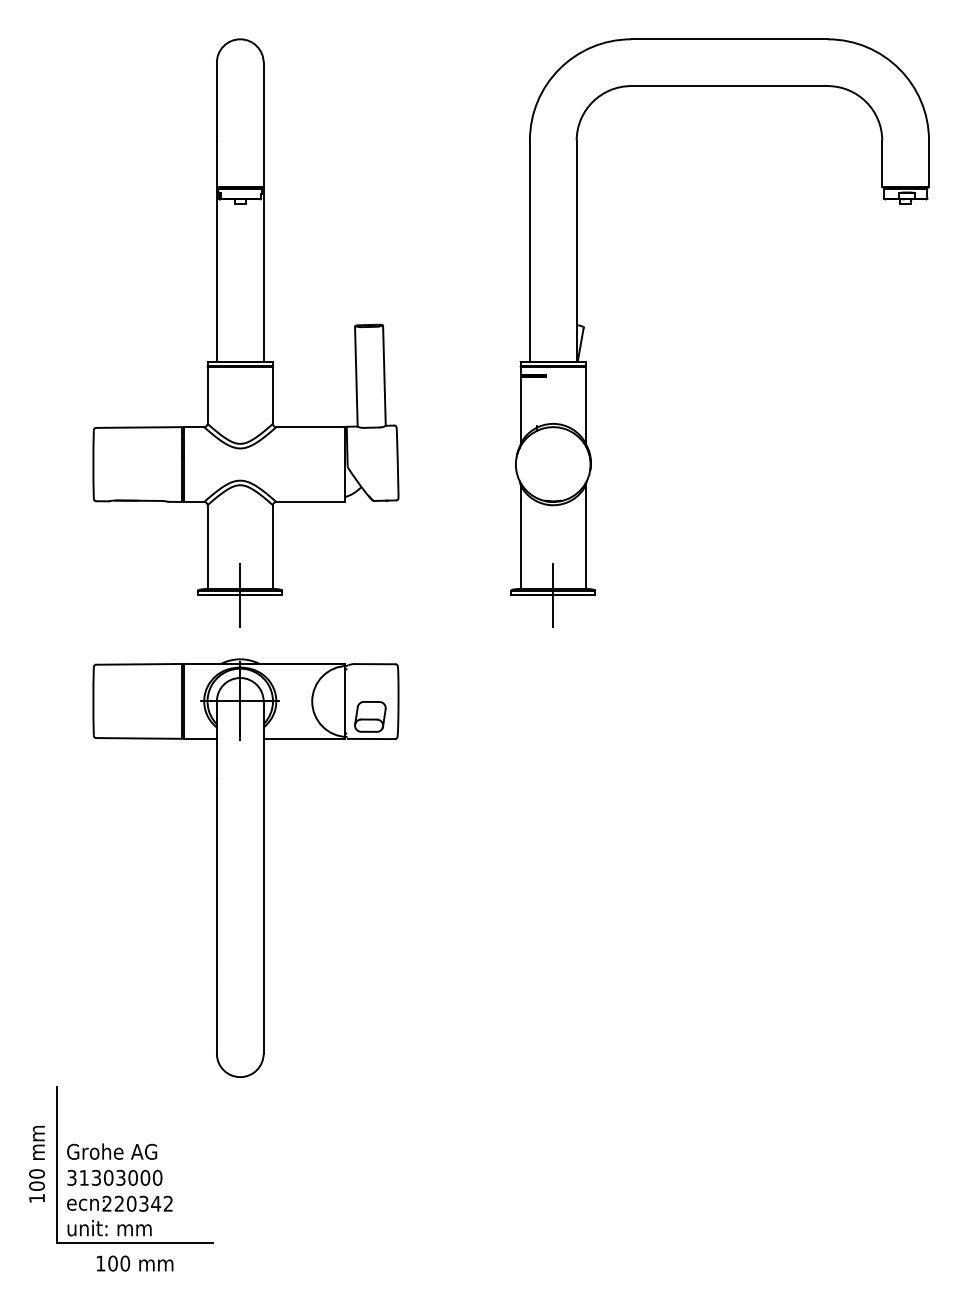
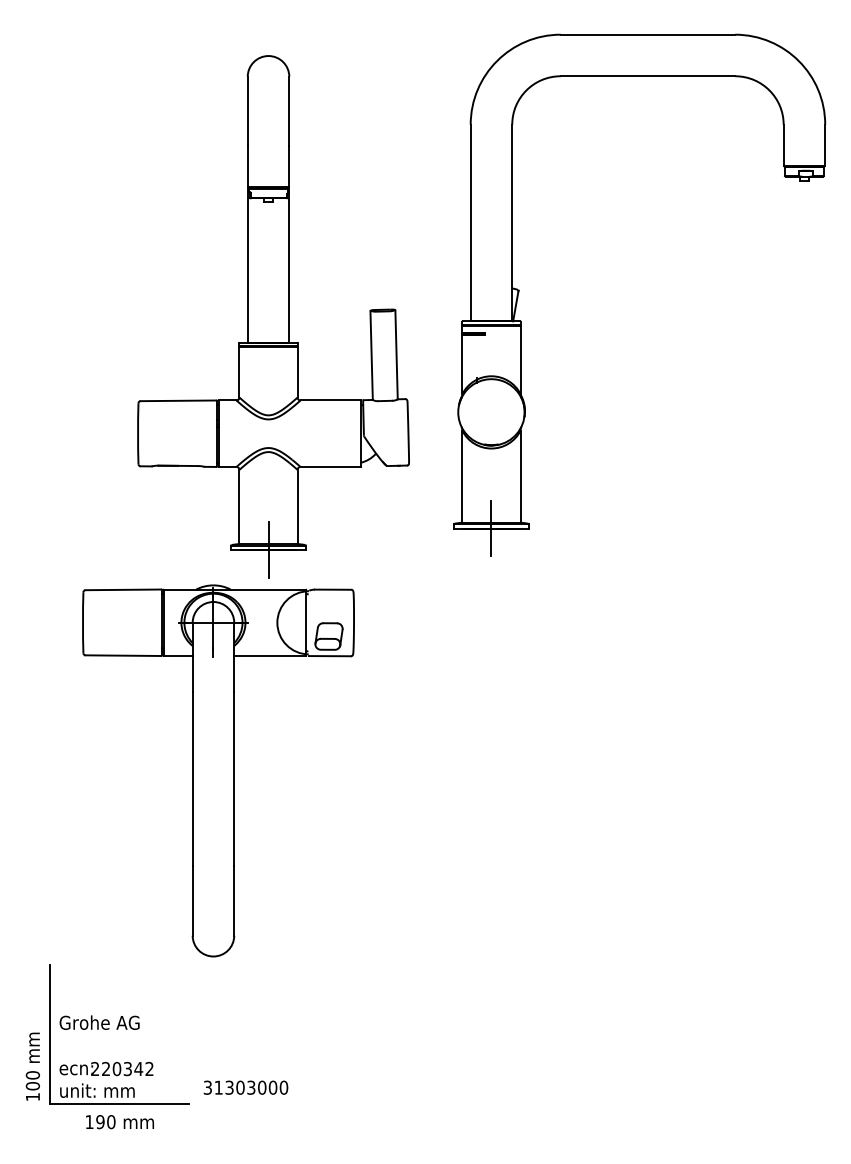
part: (245, 332) -> (273, 316), moved
text: (36, 1164) -> (32, 1066), moved
text: (114, 1177) -> (245, 1087), moved
text: (112, 1263) -> (99, 1122), 100 -> 190

